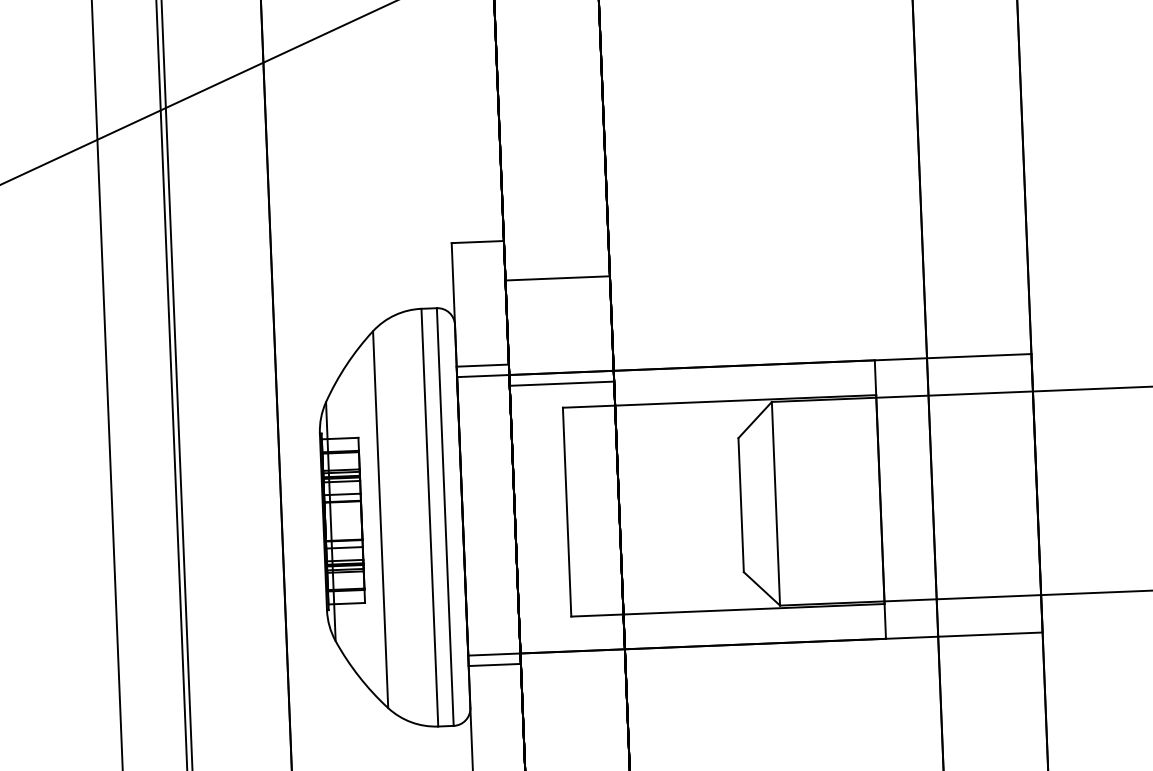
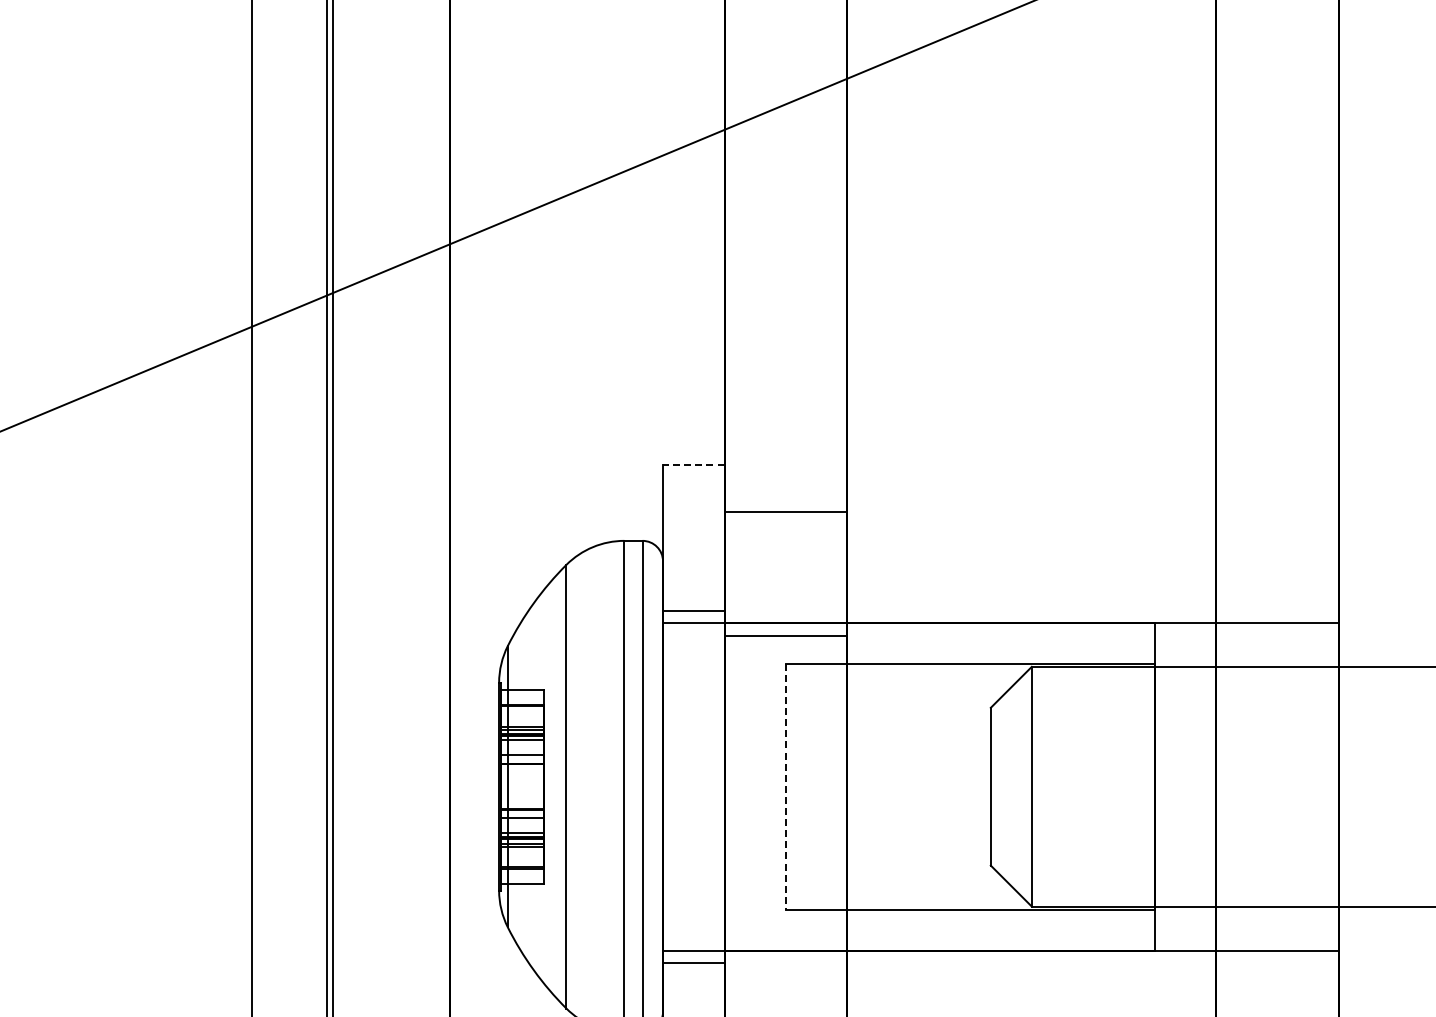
line: (477, 242) -> (693, 465), solid -> dashed
line: (566, 511) -> (785, 786), solid -> dashed

